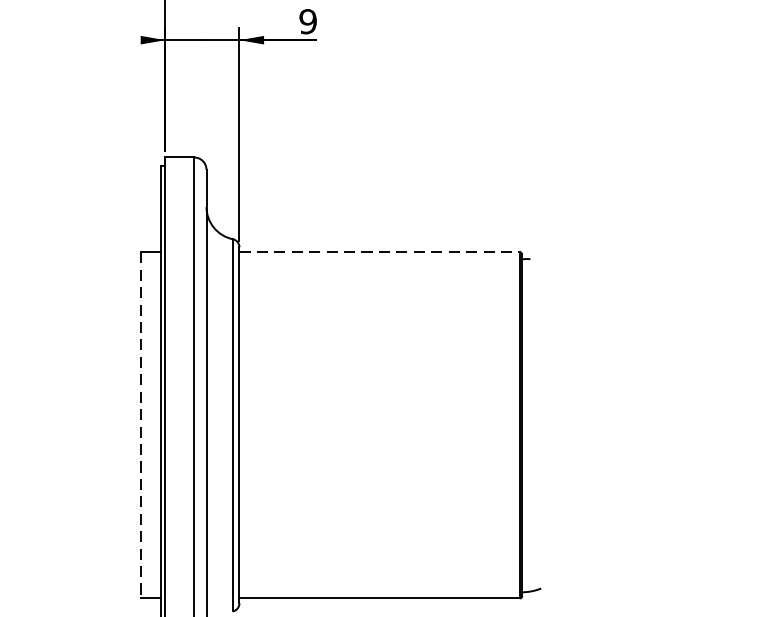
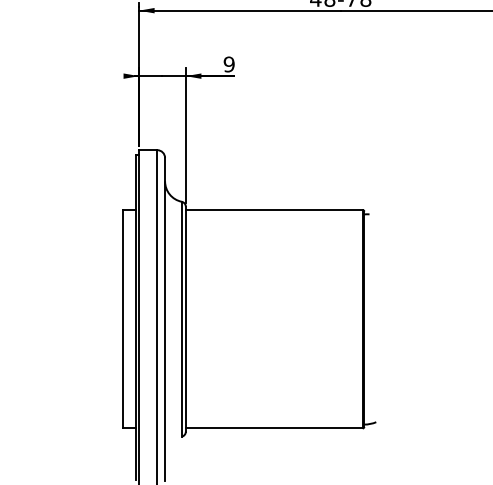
line: (379, 253) -> (274, 210), dashed -> solid
line: (140, 425) -> (123, 319), dashed -> solid

